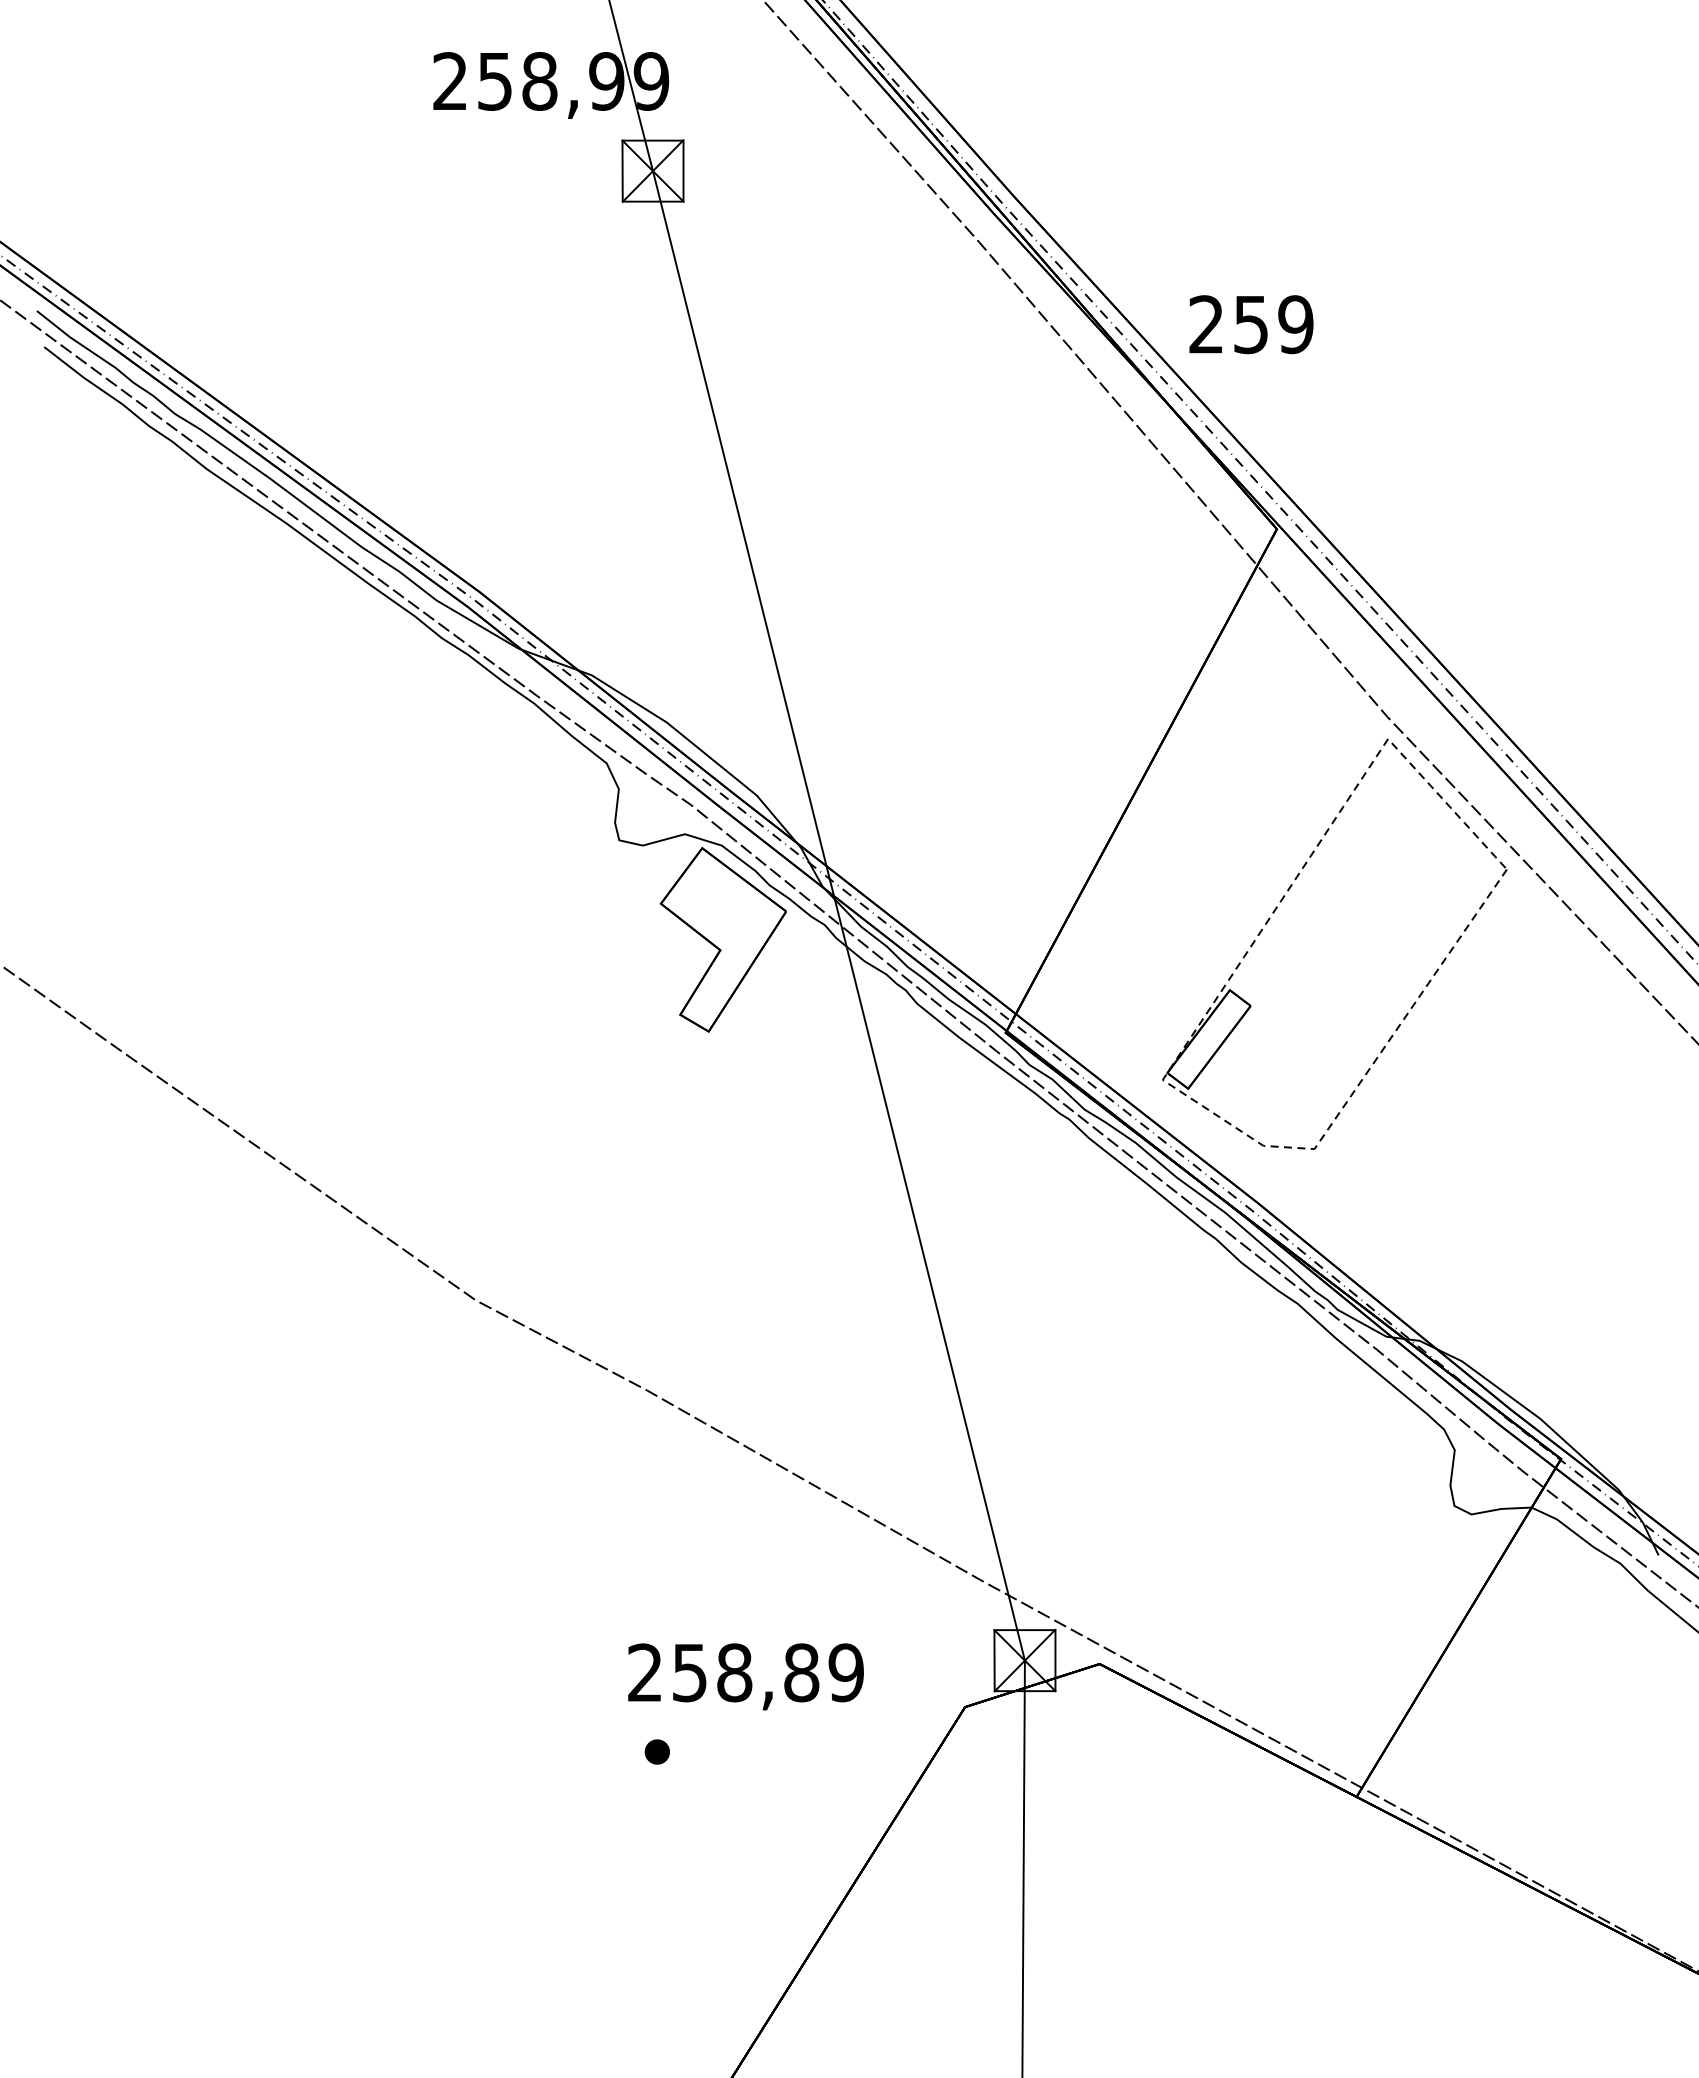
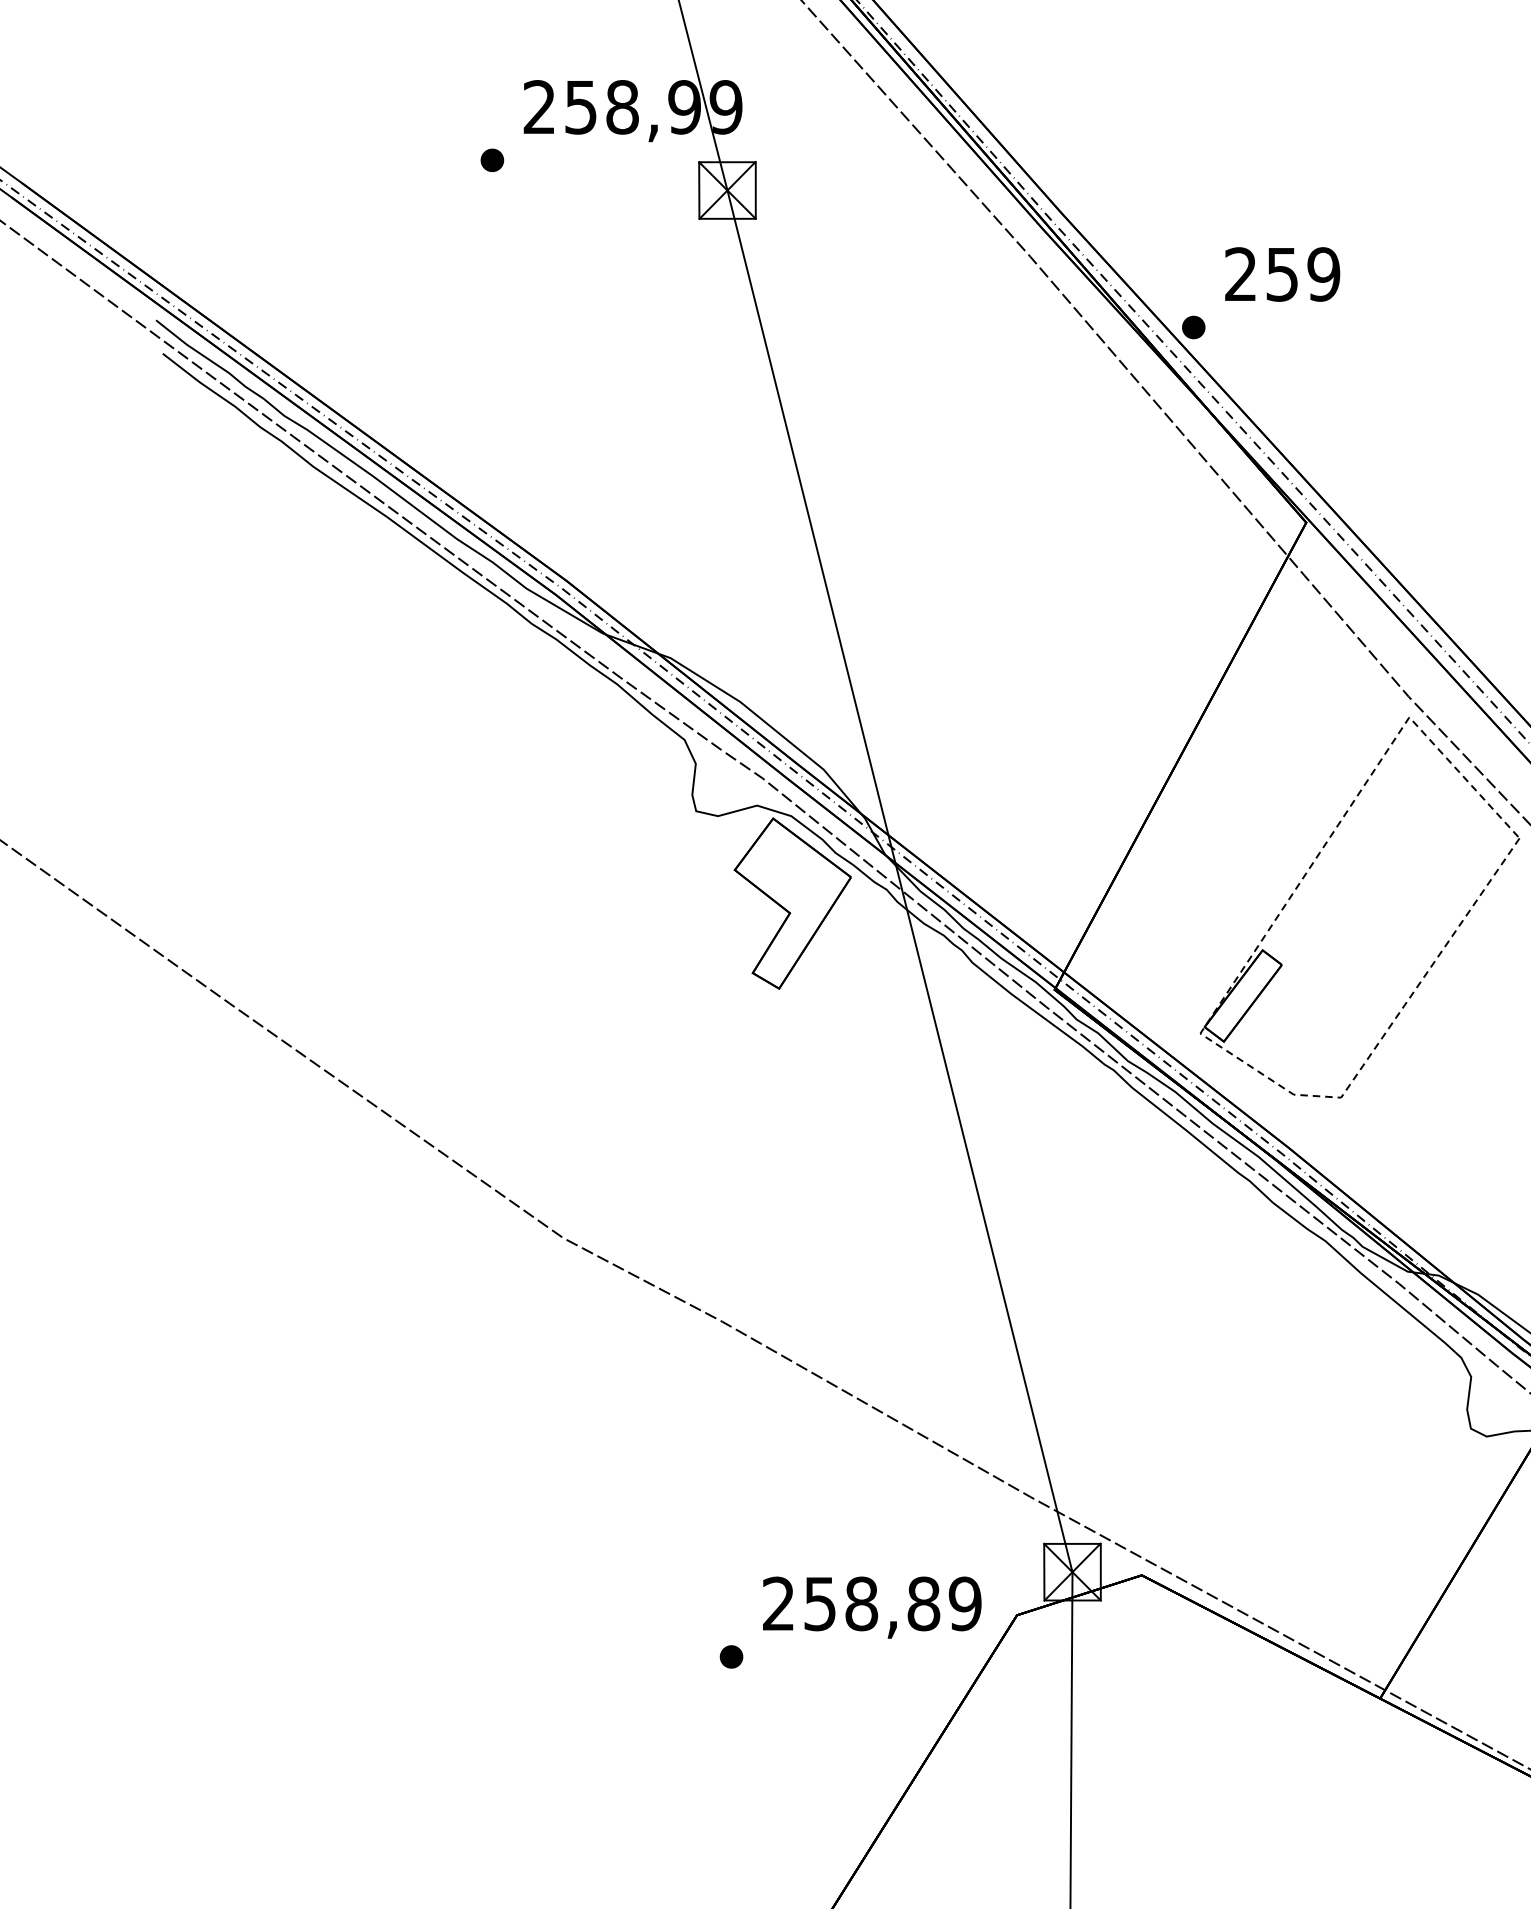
part: (399, 138) -> (492, 160), added
part: (1155, 318) -> (1193, 327), added
text: (1251, 324) -> (1282, 274), moved
text: (745, 1676) -> (871, 1607), moved

